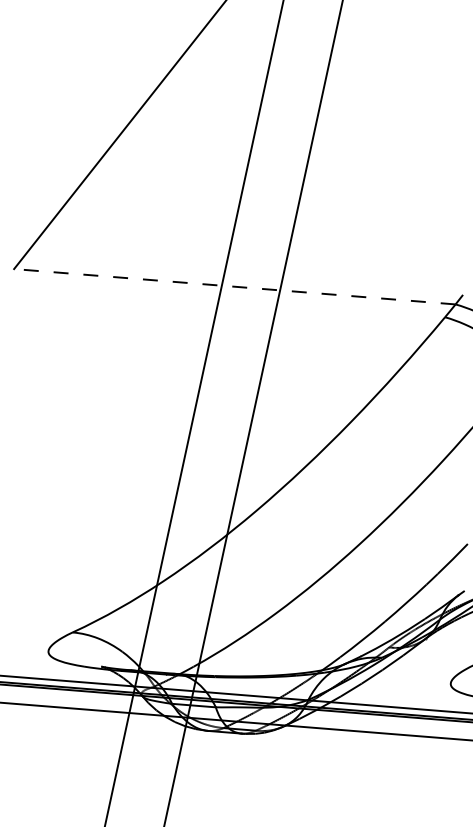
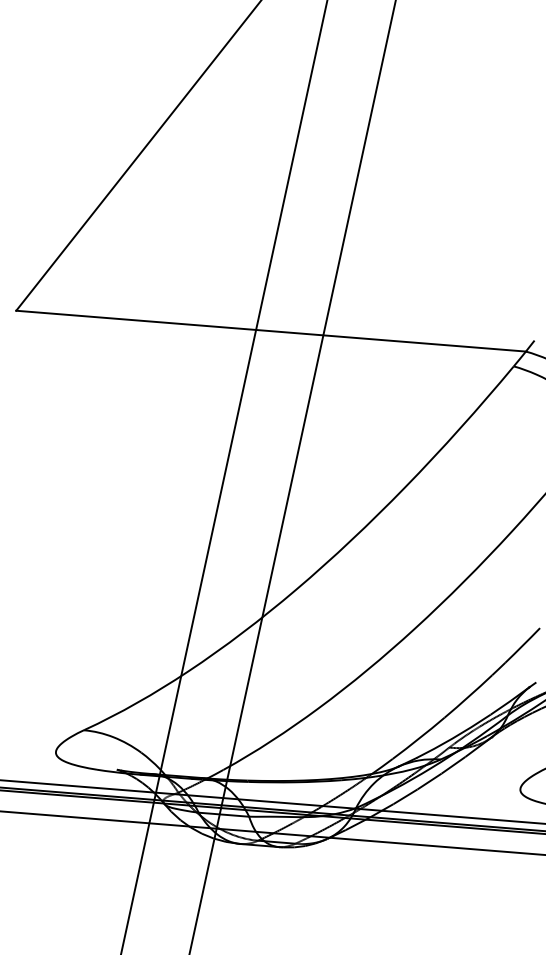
line: (234, 286) -> (270, 330), dashed -> solid

